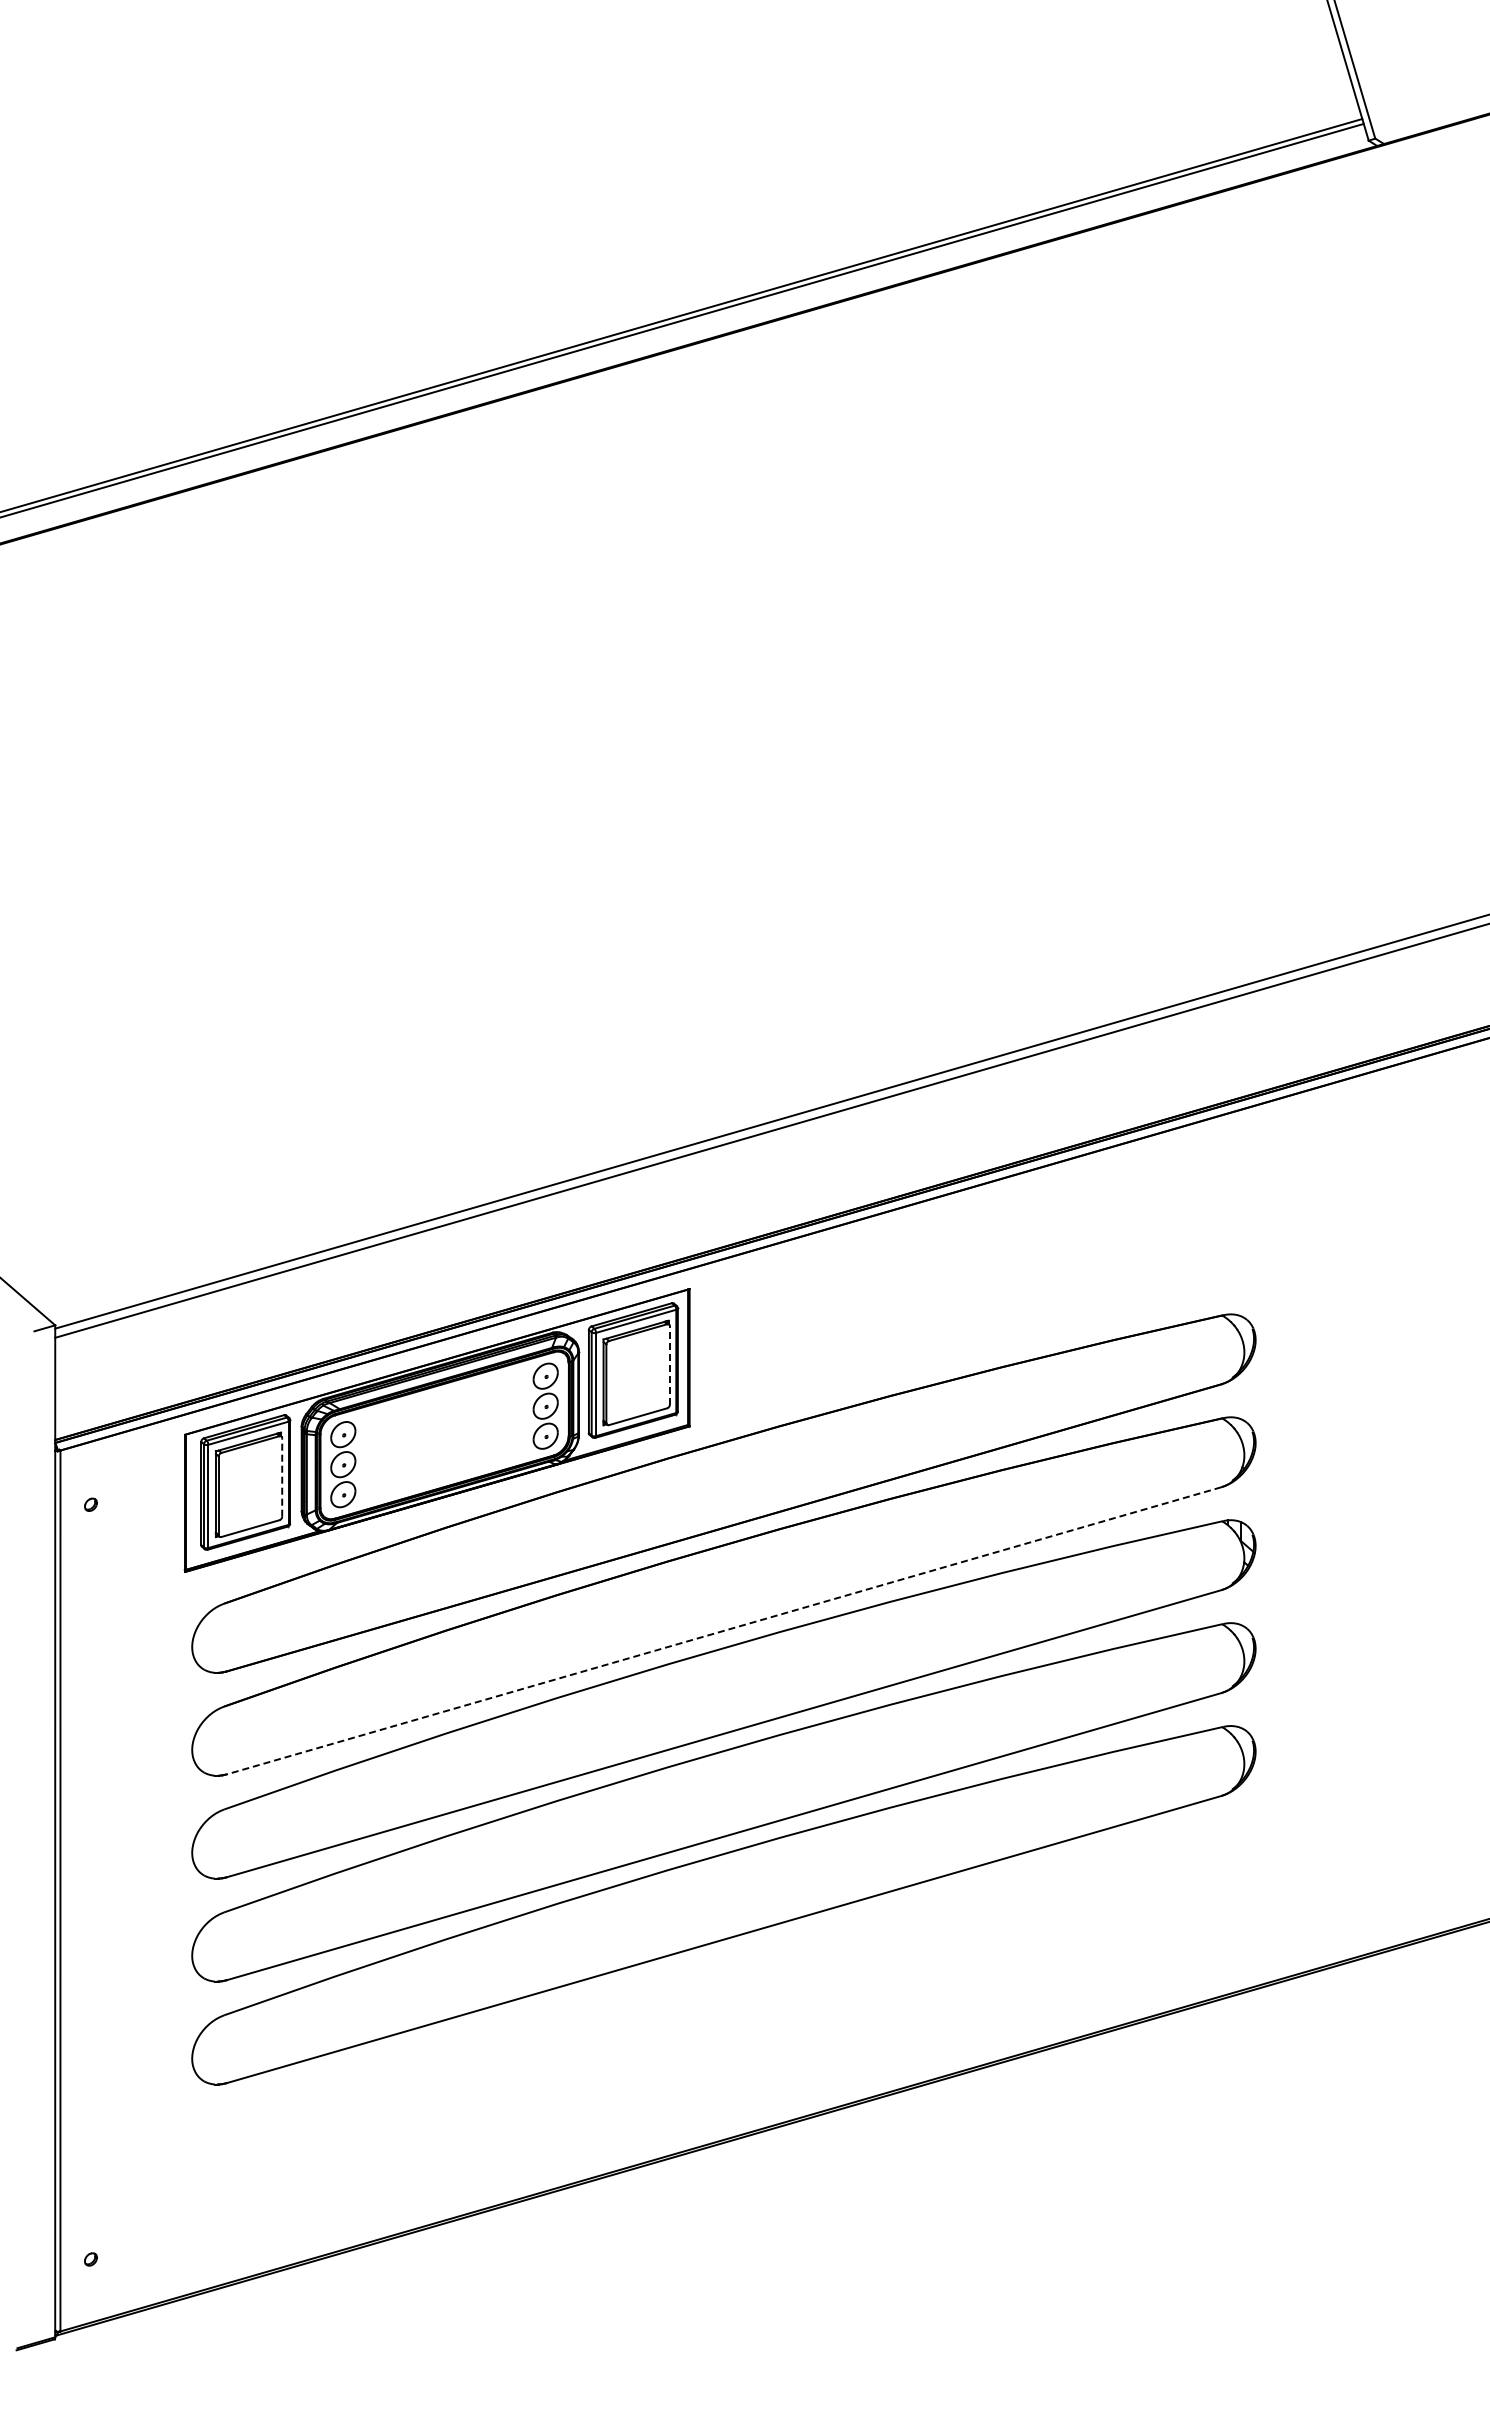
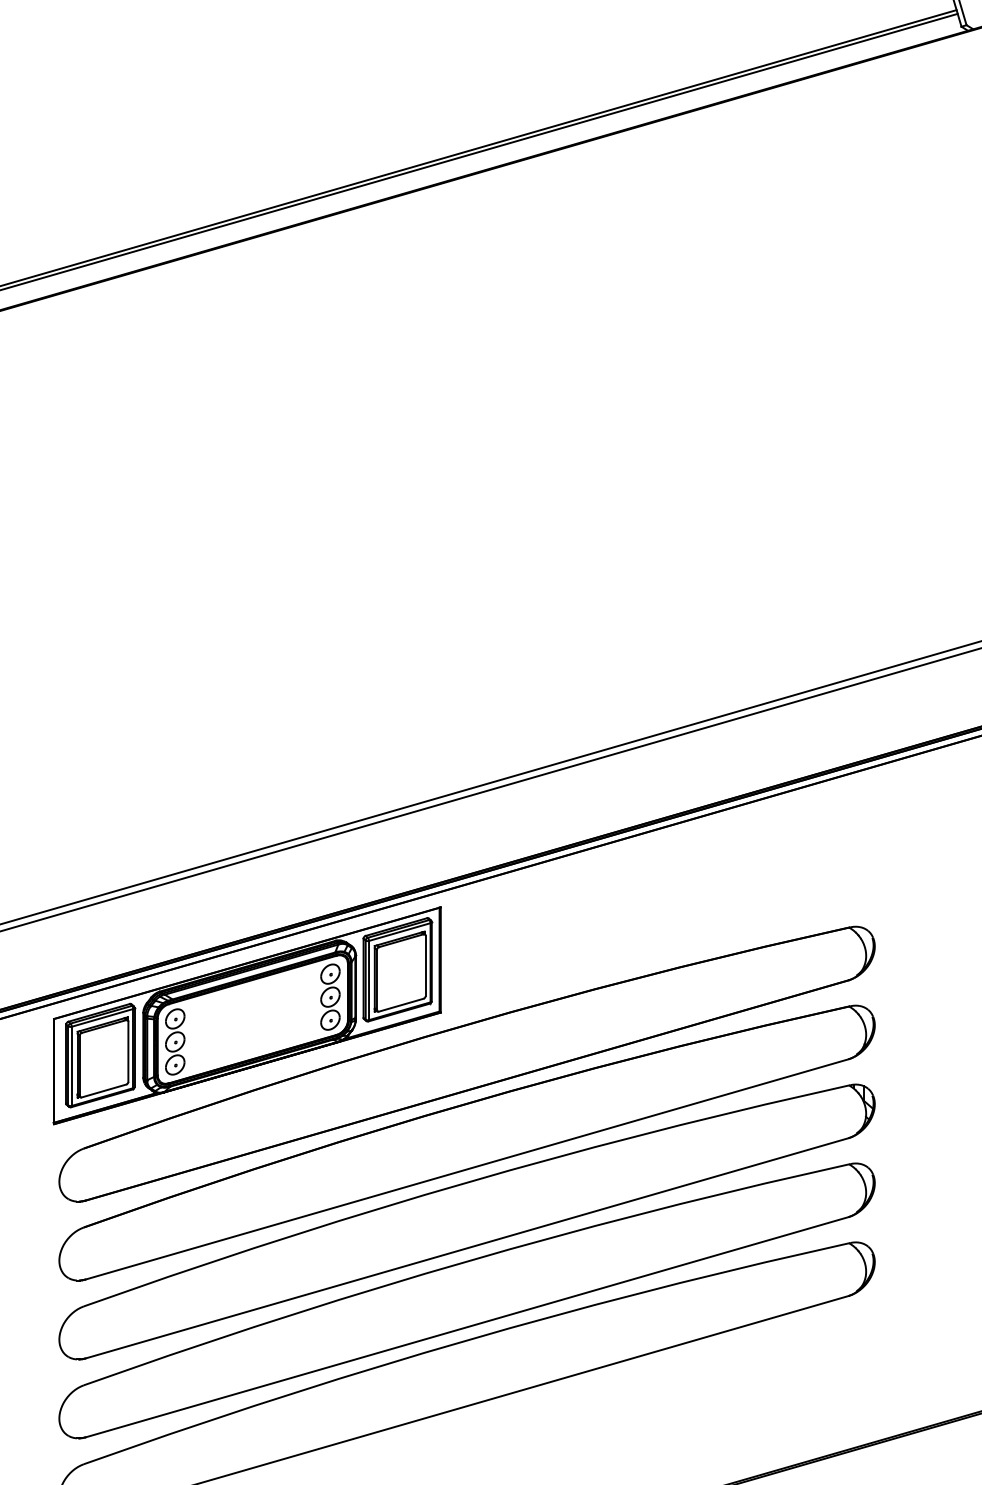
line: (669, 1365) -> (425, 965), dashed -> solid
line: (282, 1476) -> (128, 1051), dashed -> solid
line: (723, 1630) -> (466, 1169), dashed -> solid

